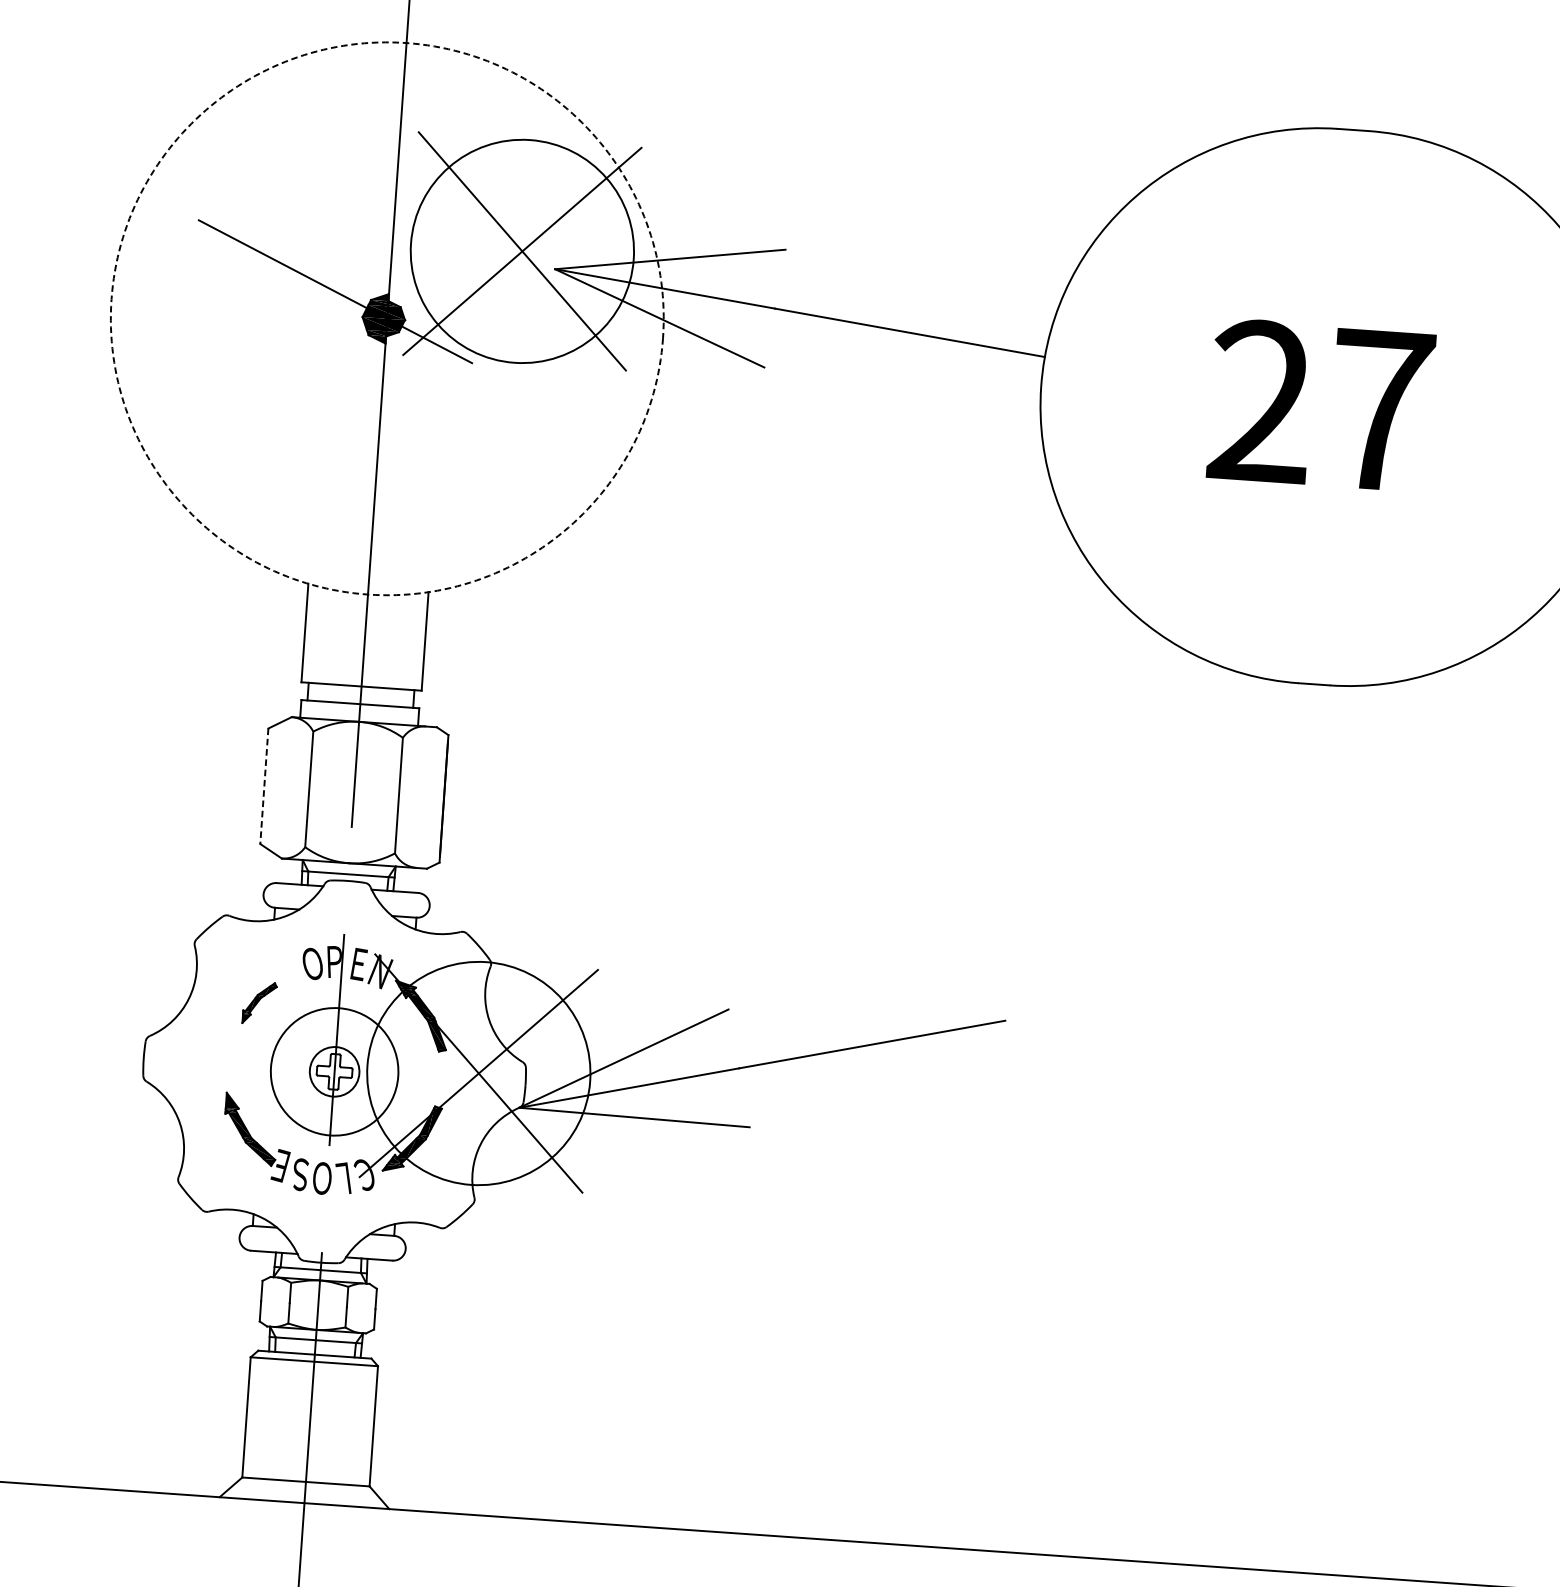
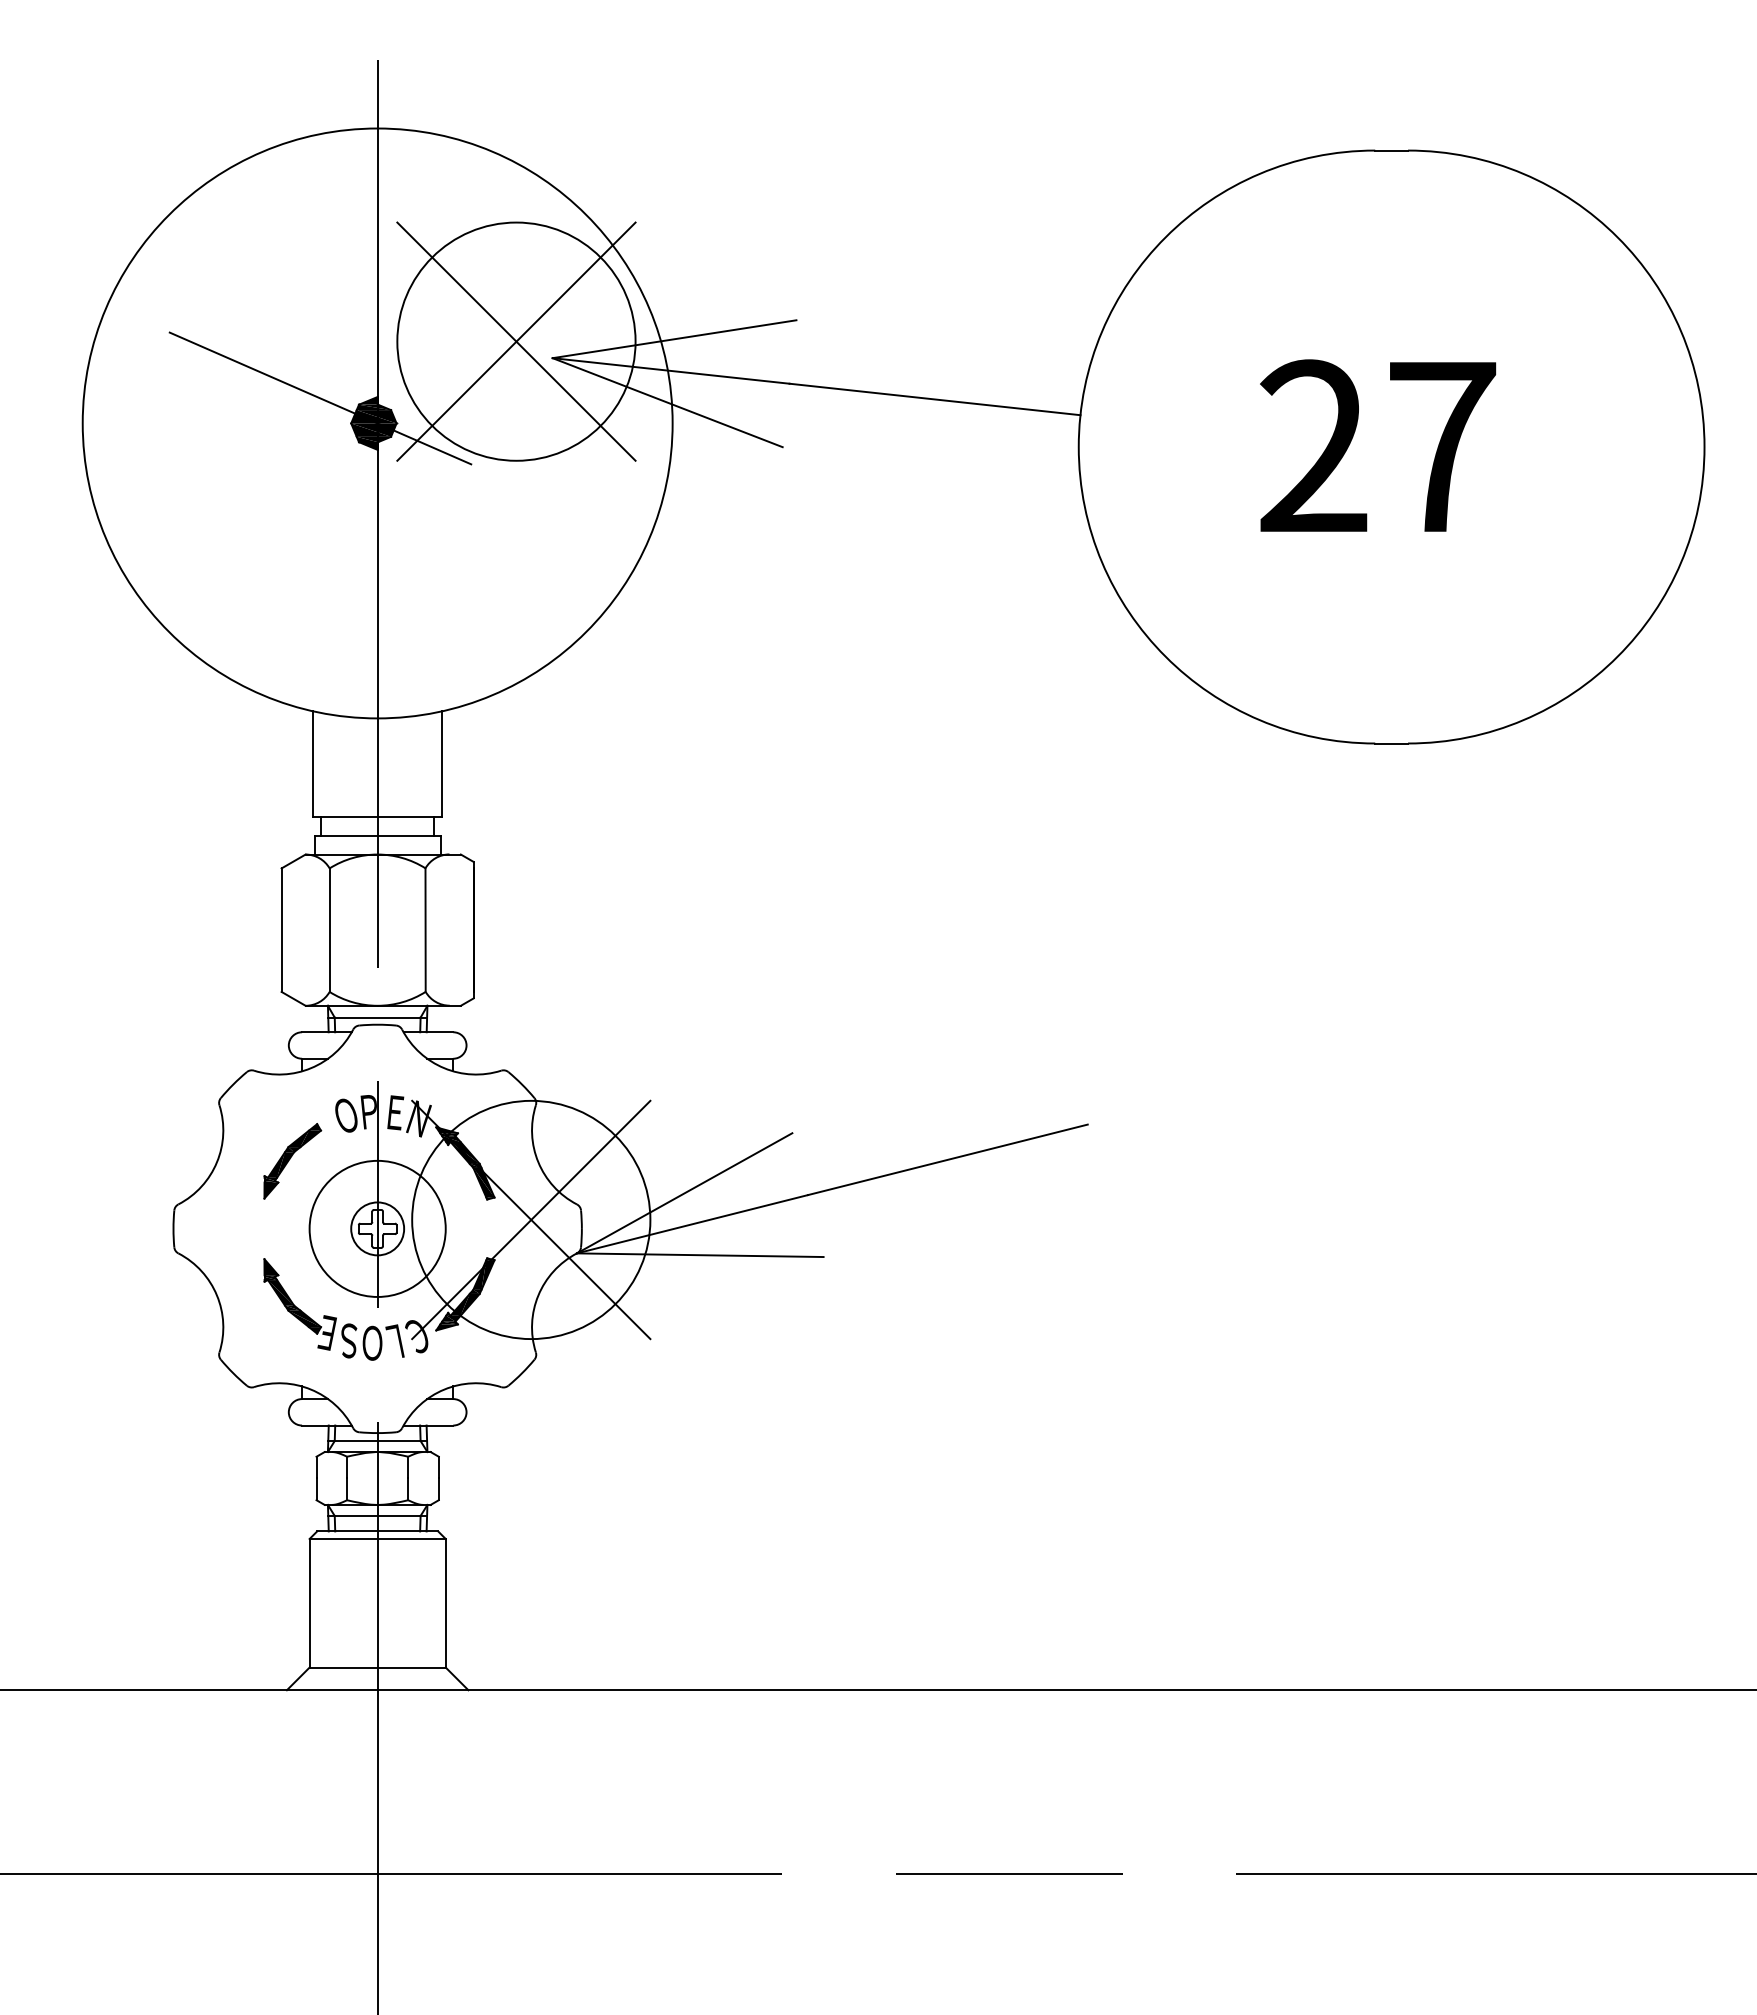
circle: (387, 318) -> (377, 423), dashed -> solid
line: (264, 786) -> (281, 930), dashed -> solid
part: (259, 1003) -> (292, 1161), size x1.67

